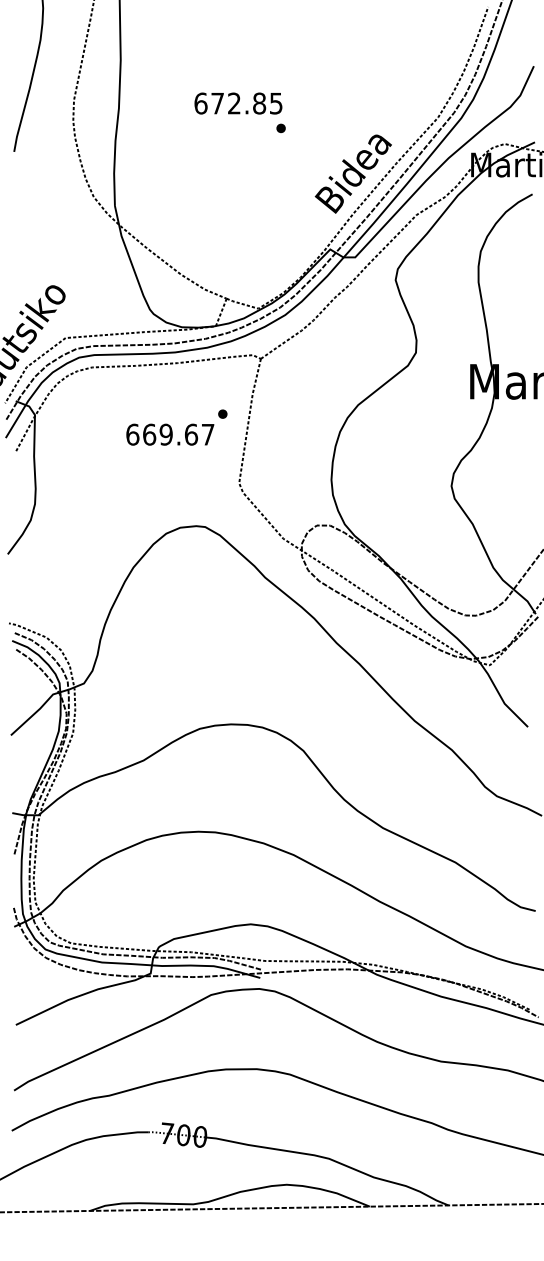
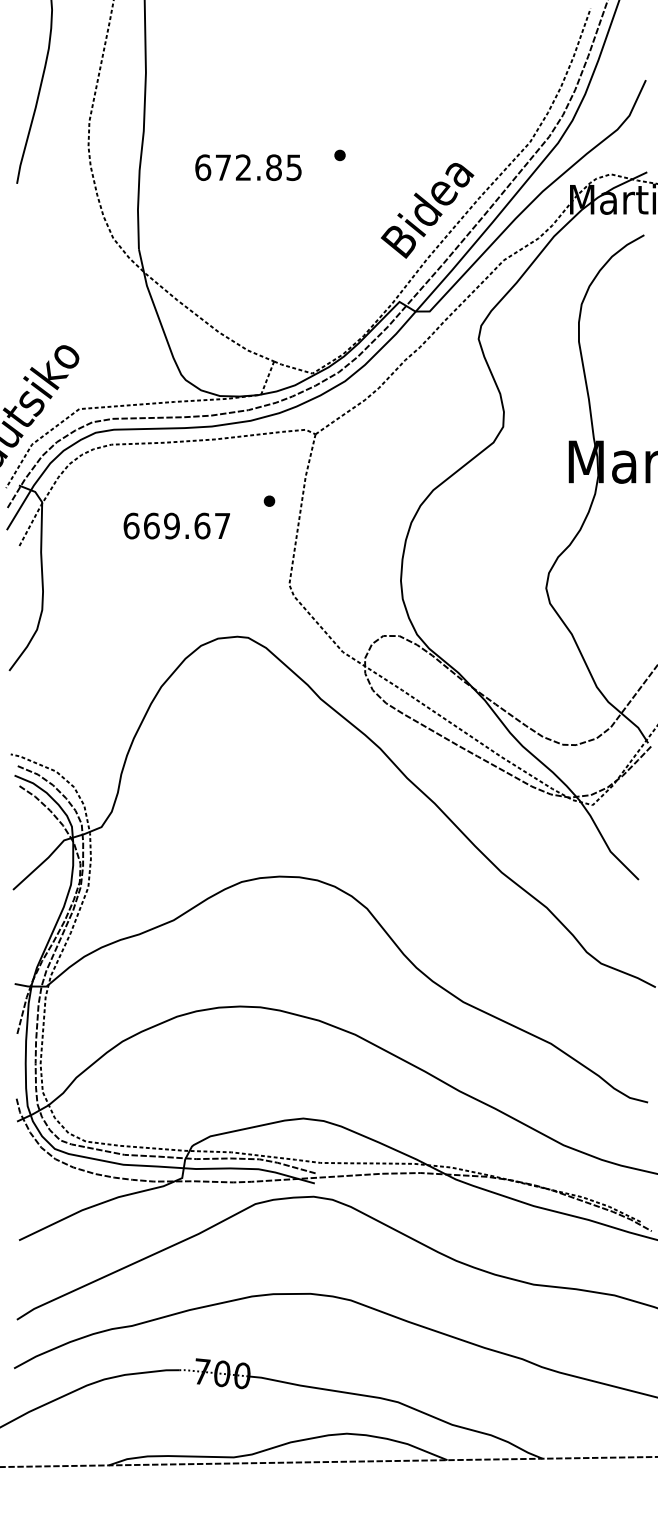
text: (238, 103) -> (248, 167), moved
text: (170, 434) -> (177, 525), moved

